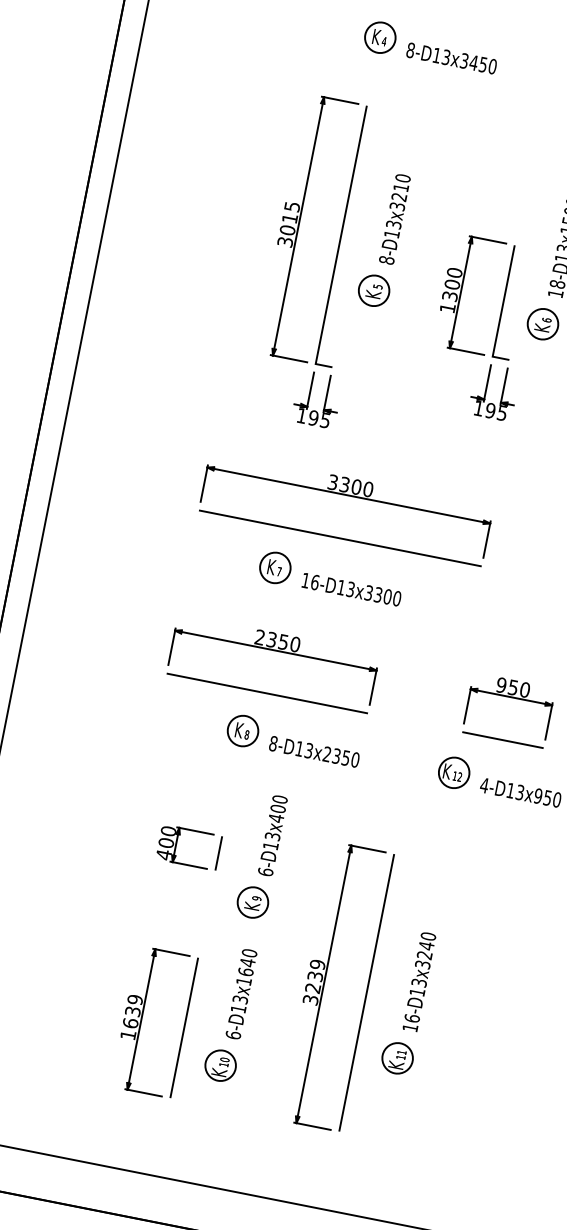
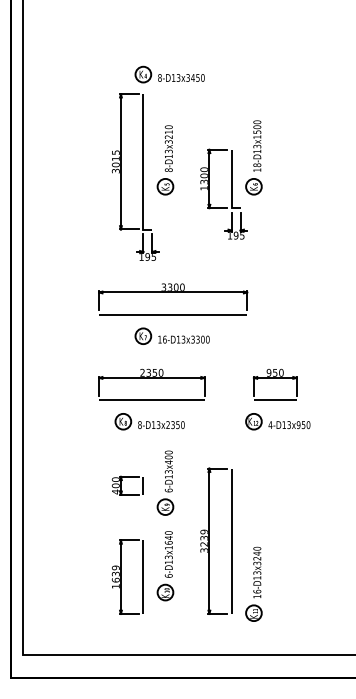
part: (430, 47) -> (169, 74), moved
part: (293, 740) -> (149, 421), moved
part: (408, 1001) -> (253, 583), moved

